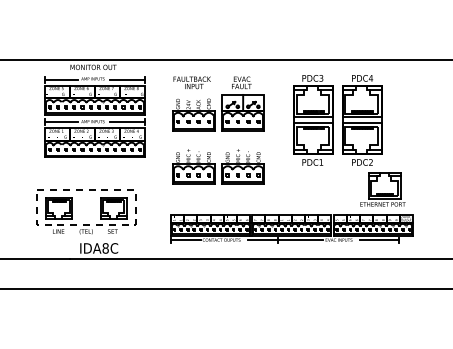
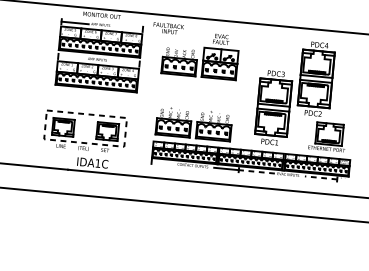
line: (126, 79) -> (127, 27), removed
text: (191, 82) -> (168, 28), moved
part: (313, 120) -> (273, 108), moved
line: (61, 122) -> (71, 57), removed
line: (126, 122) -> (124, 62), removed
part: (218, 166) -> (194, 123), moved
line: (185, 240) -> (163, 163), removed
line: (299, 240) -> (256, 171), solid -> dashed
line: (379, 240) -> (321, 178), solid -> dashed
text: (105, 248) -> (97, 163), IDA8C -> IDA1C

